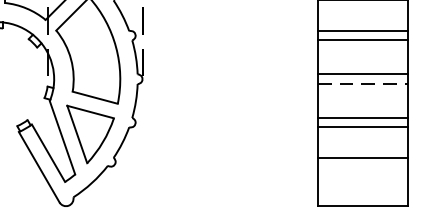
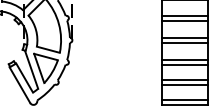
line: (362, 83) -> (184, 42), dashed -> solid
line: (362, 166) -> (184, 84), added
line: (362, 197) -> (184, 100), added

